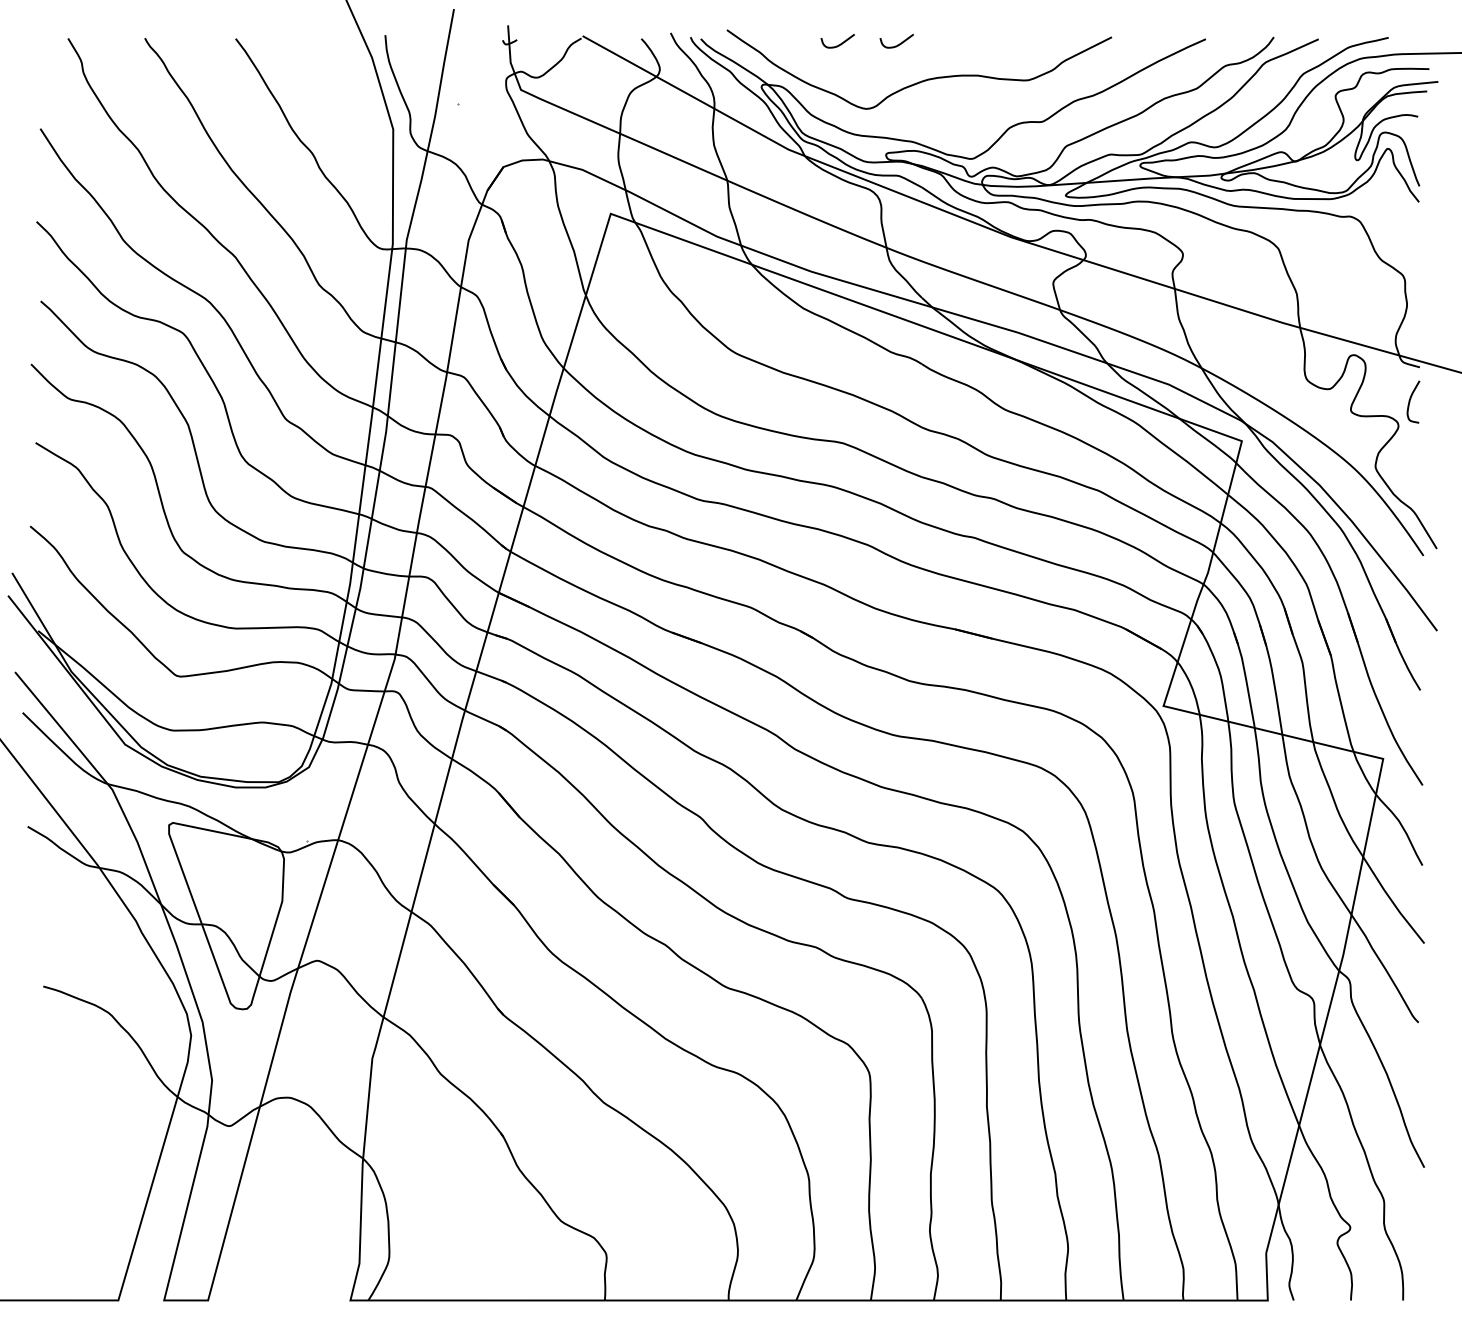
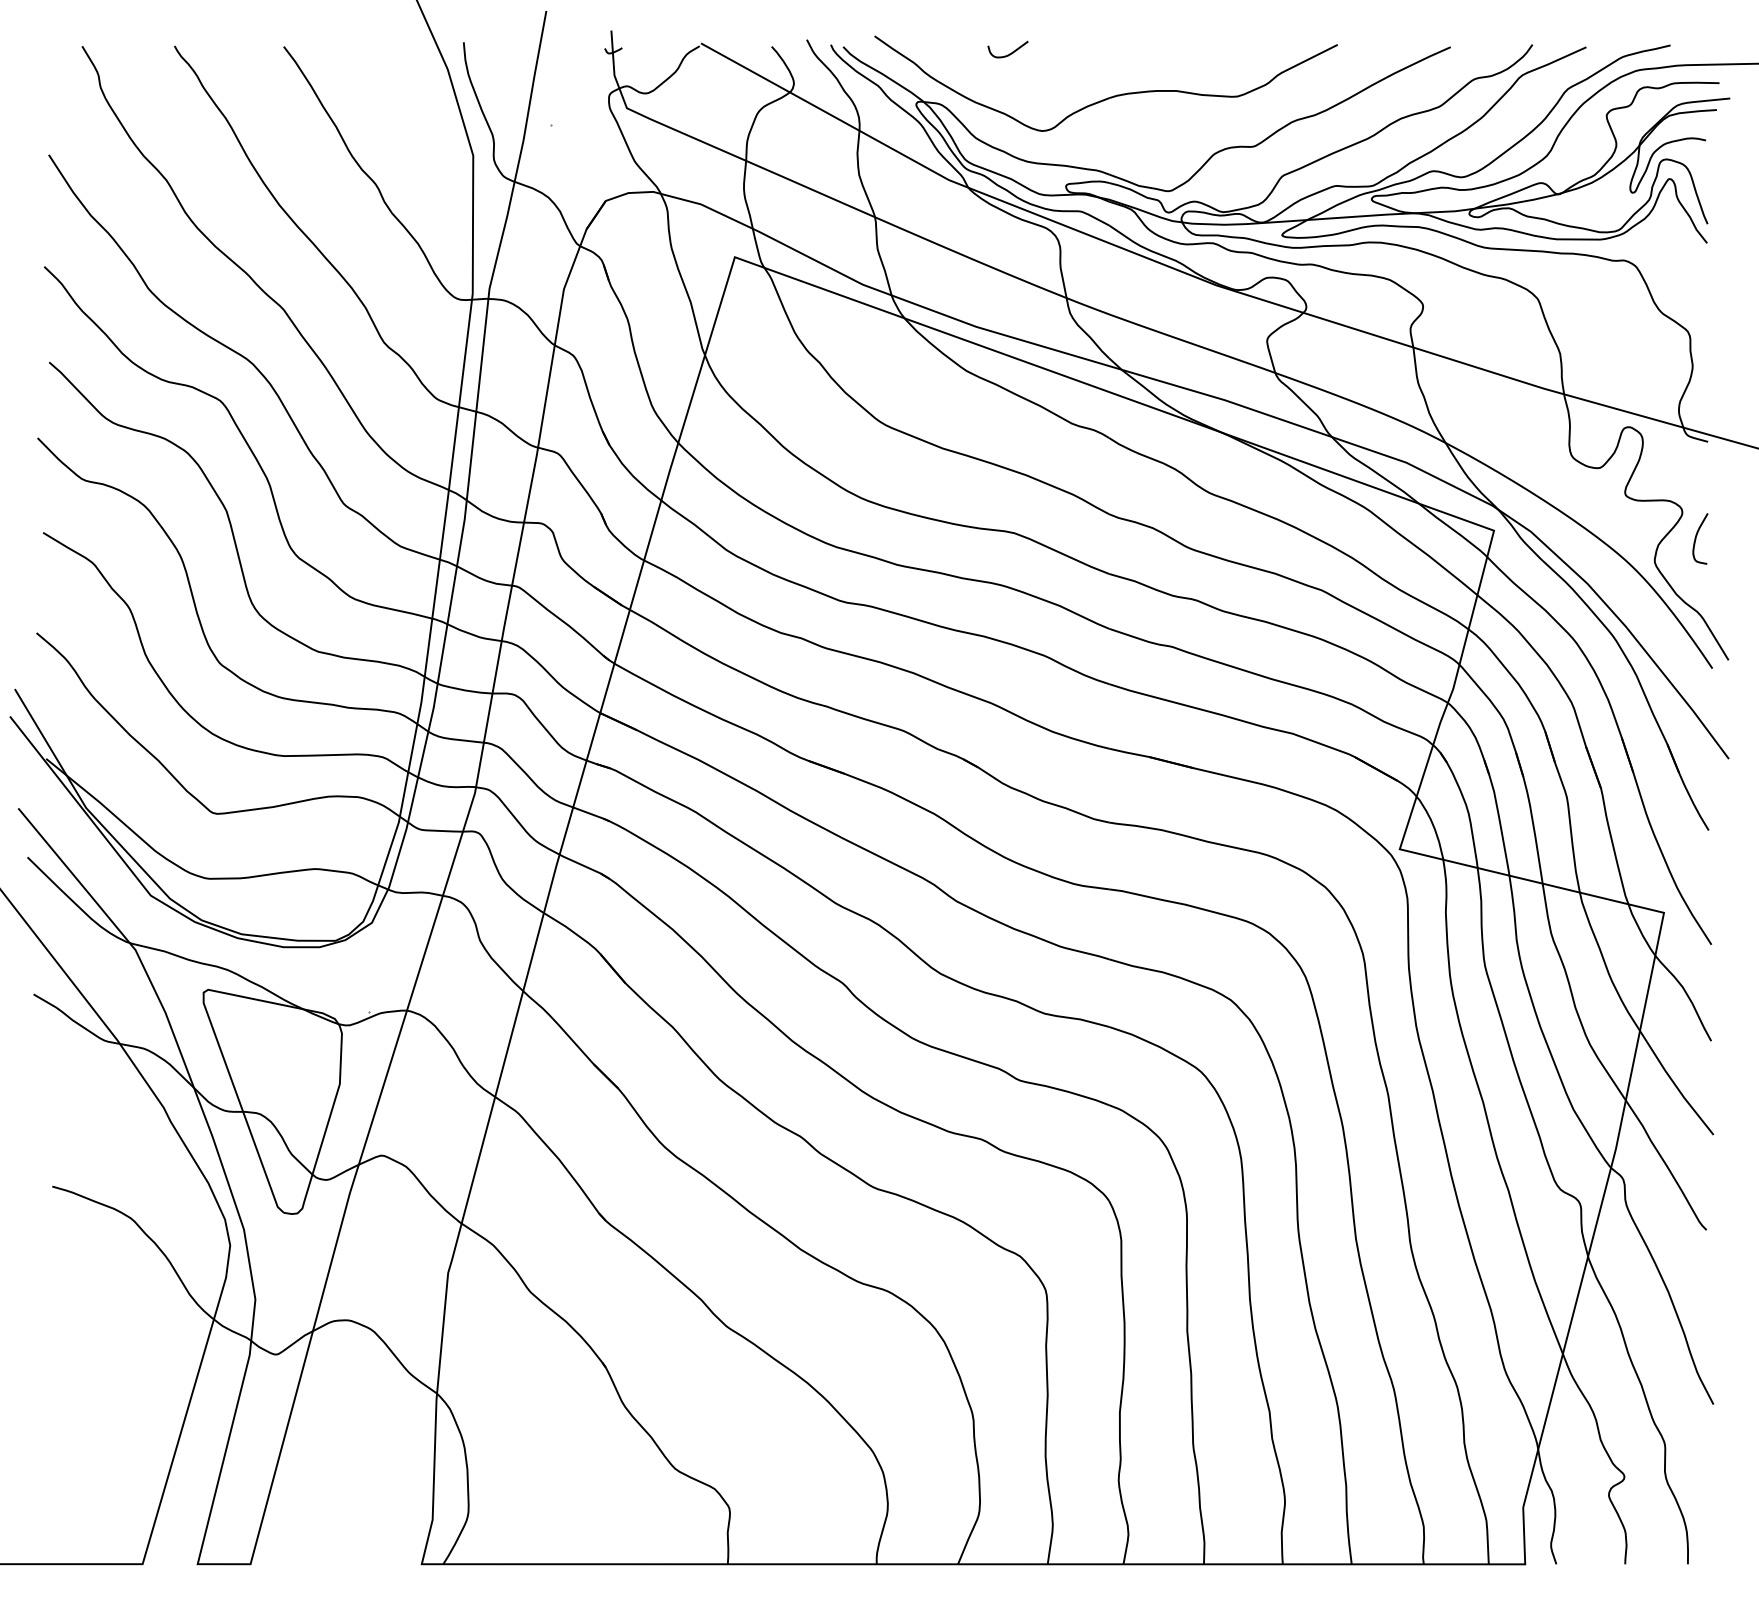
curve: (897, 44) -> (1079, 53), removed
curve: (1410, 401) -> (1696, 538), moved

